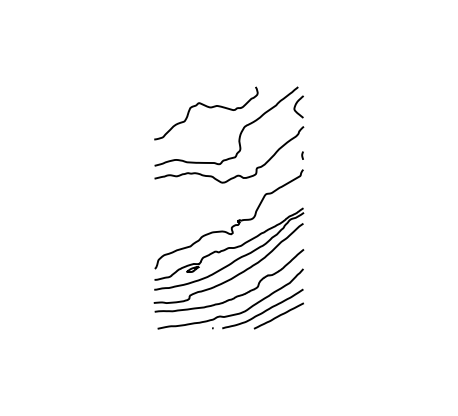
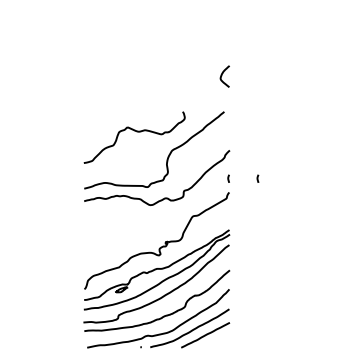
curve: (296, 105) -> (222, 75), moved
curve: (332, 155) -> (257, 178), added

